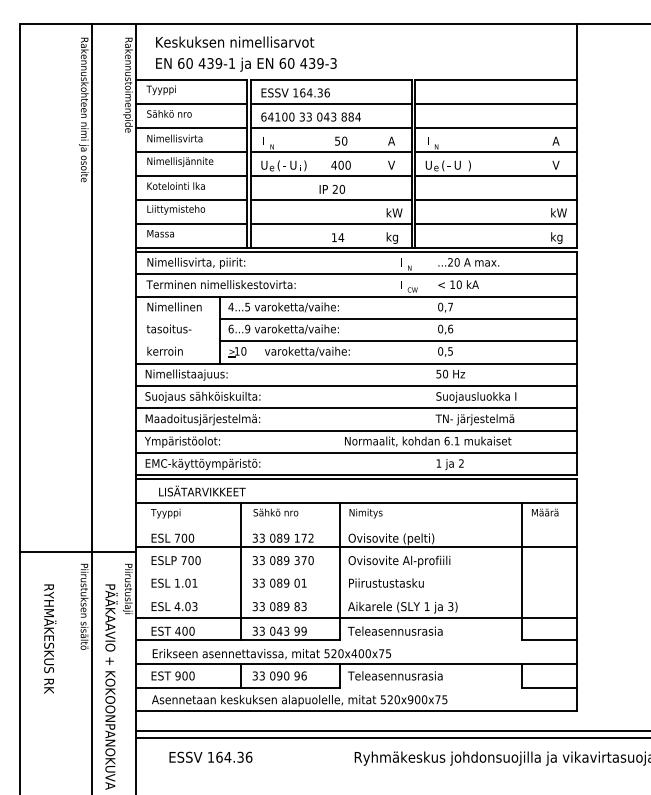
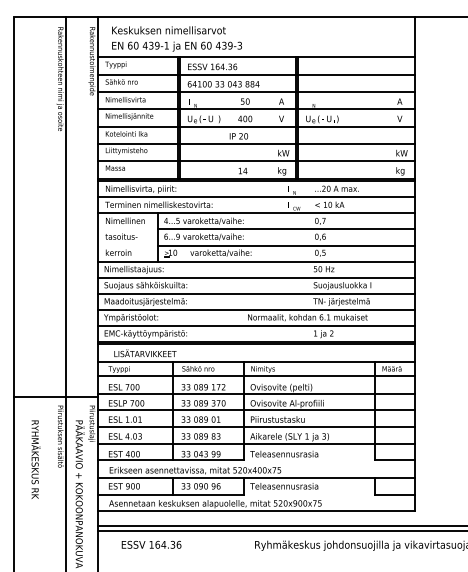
line: (355, 523) -> (255, 376), added
line: (355, 569) -> (255, 409), added
line: (355, 594) -> (255, 427), added

